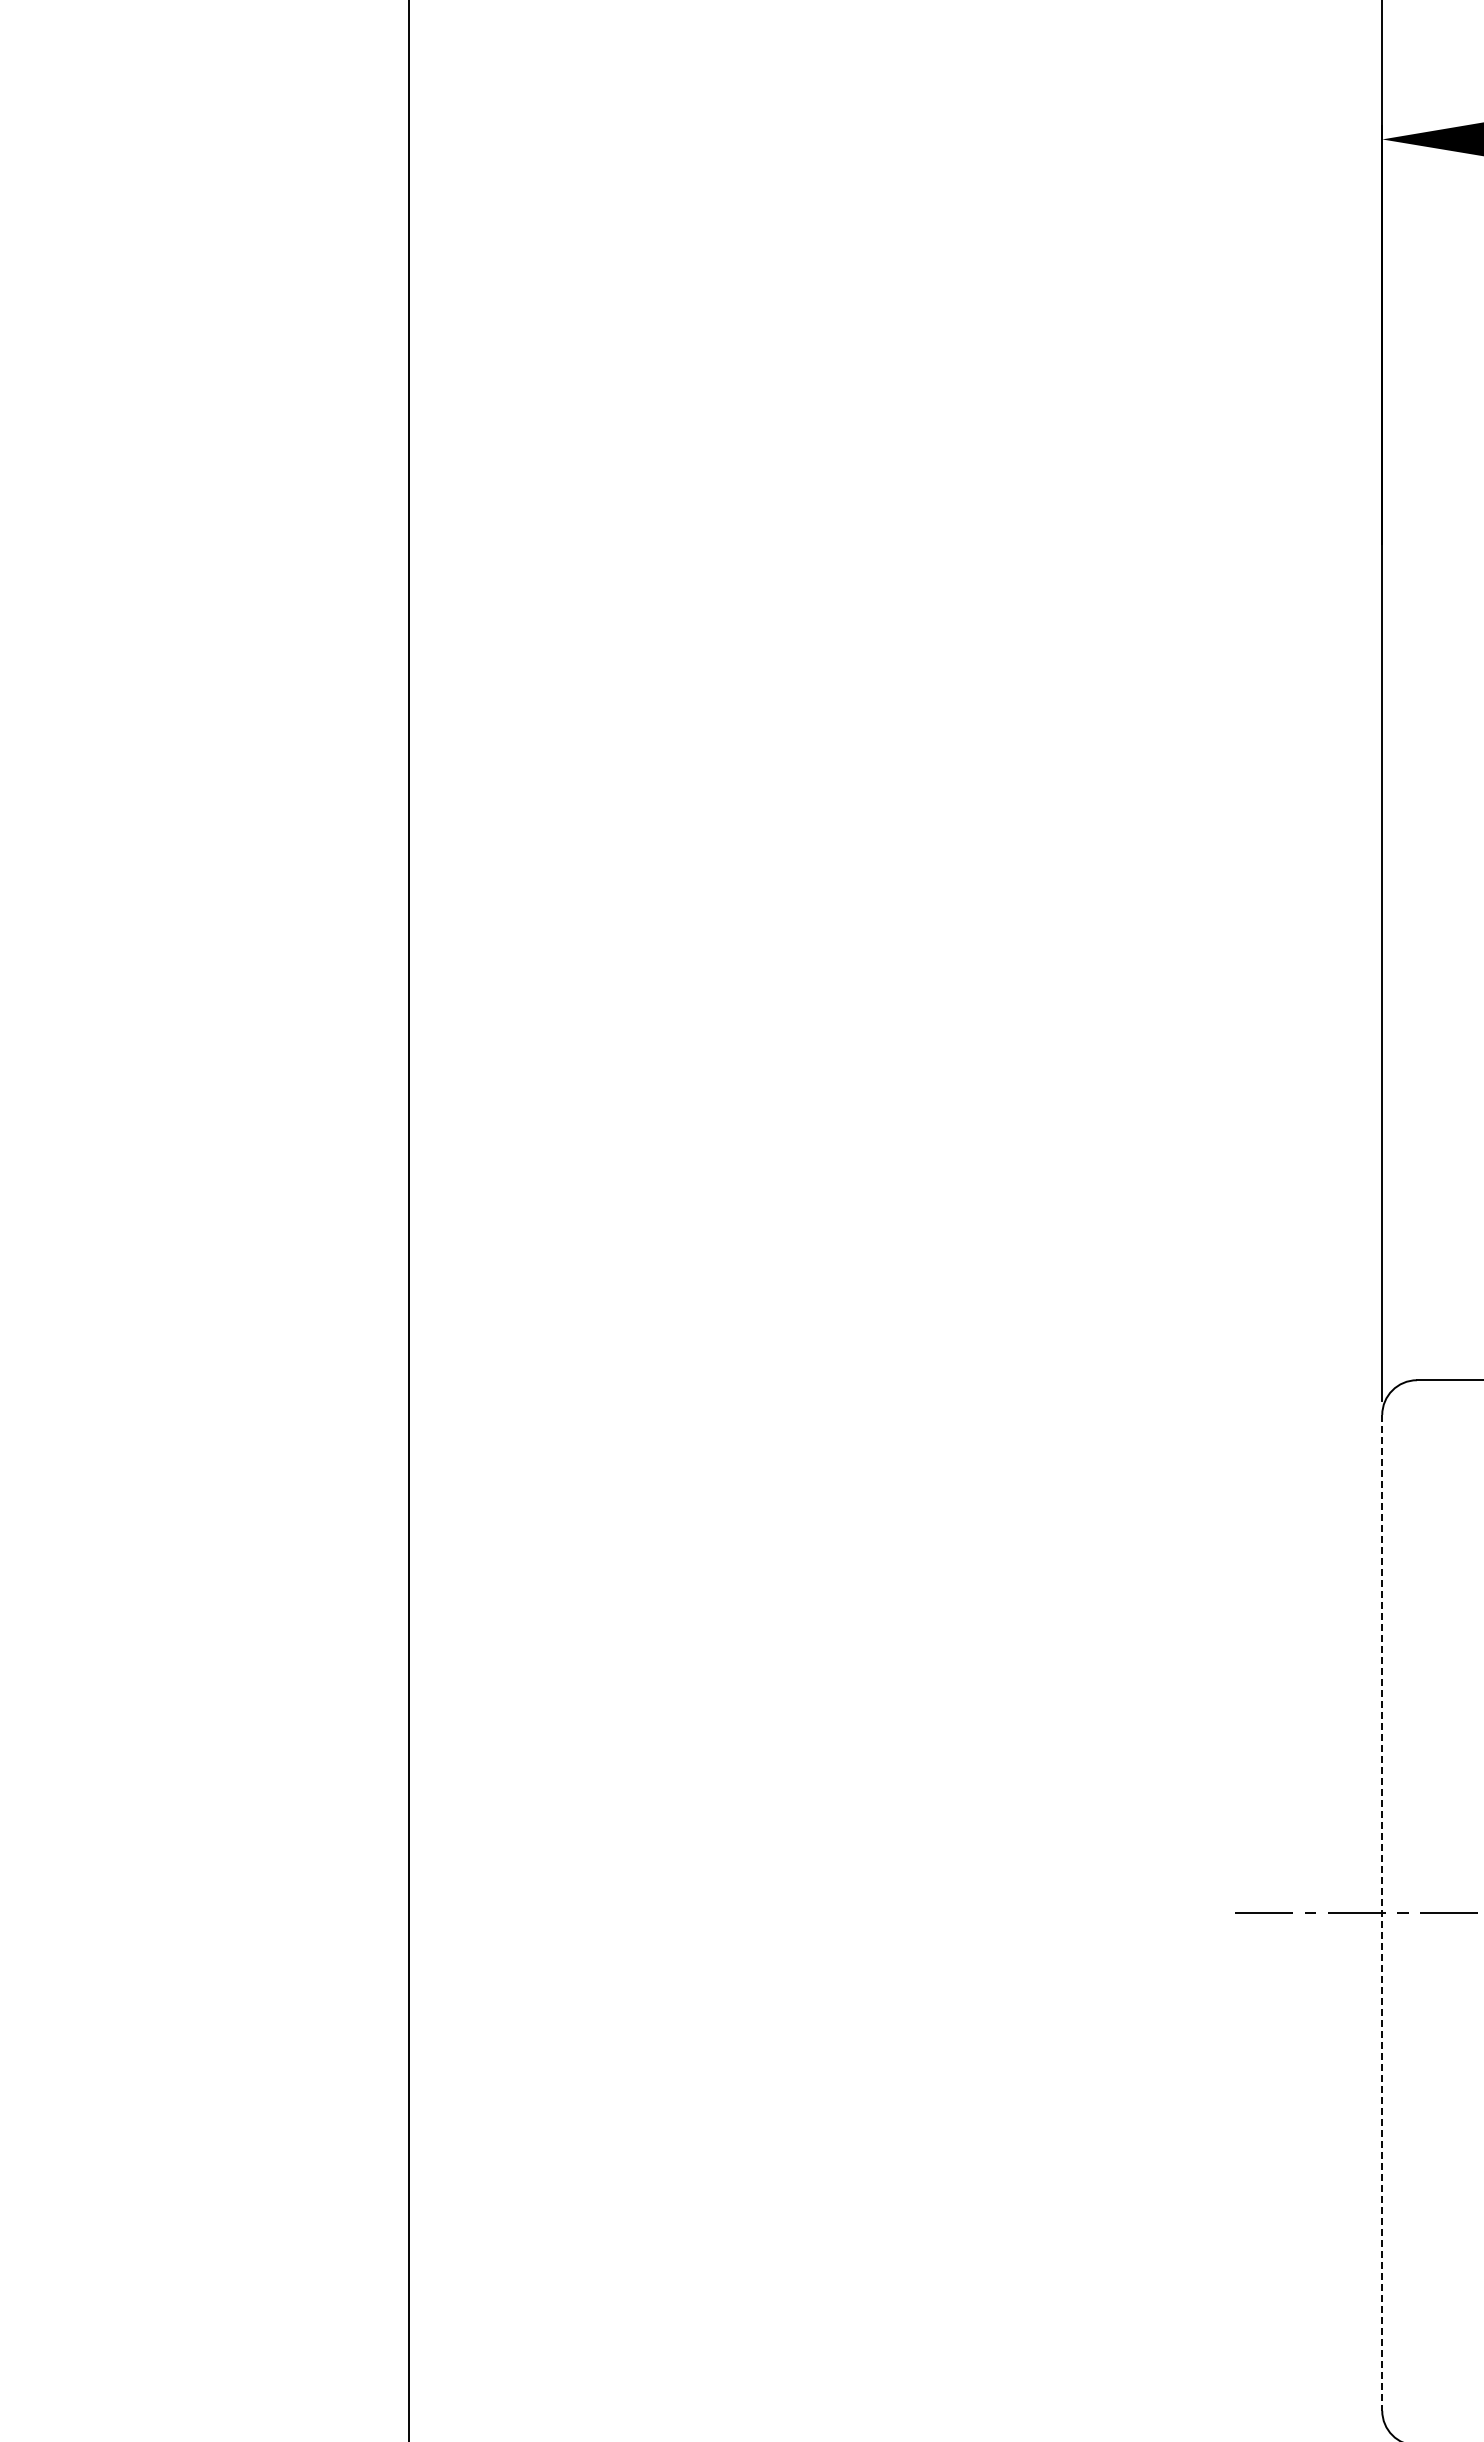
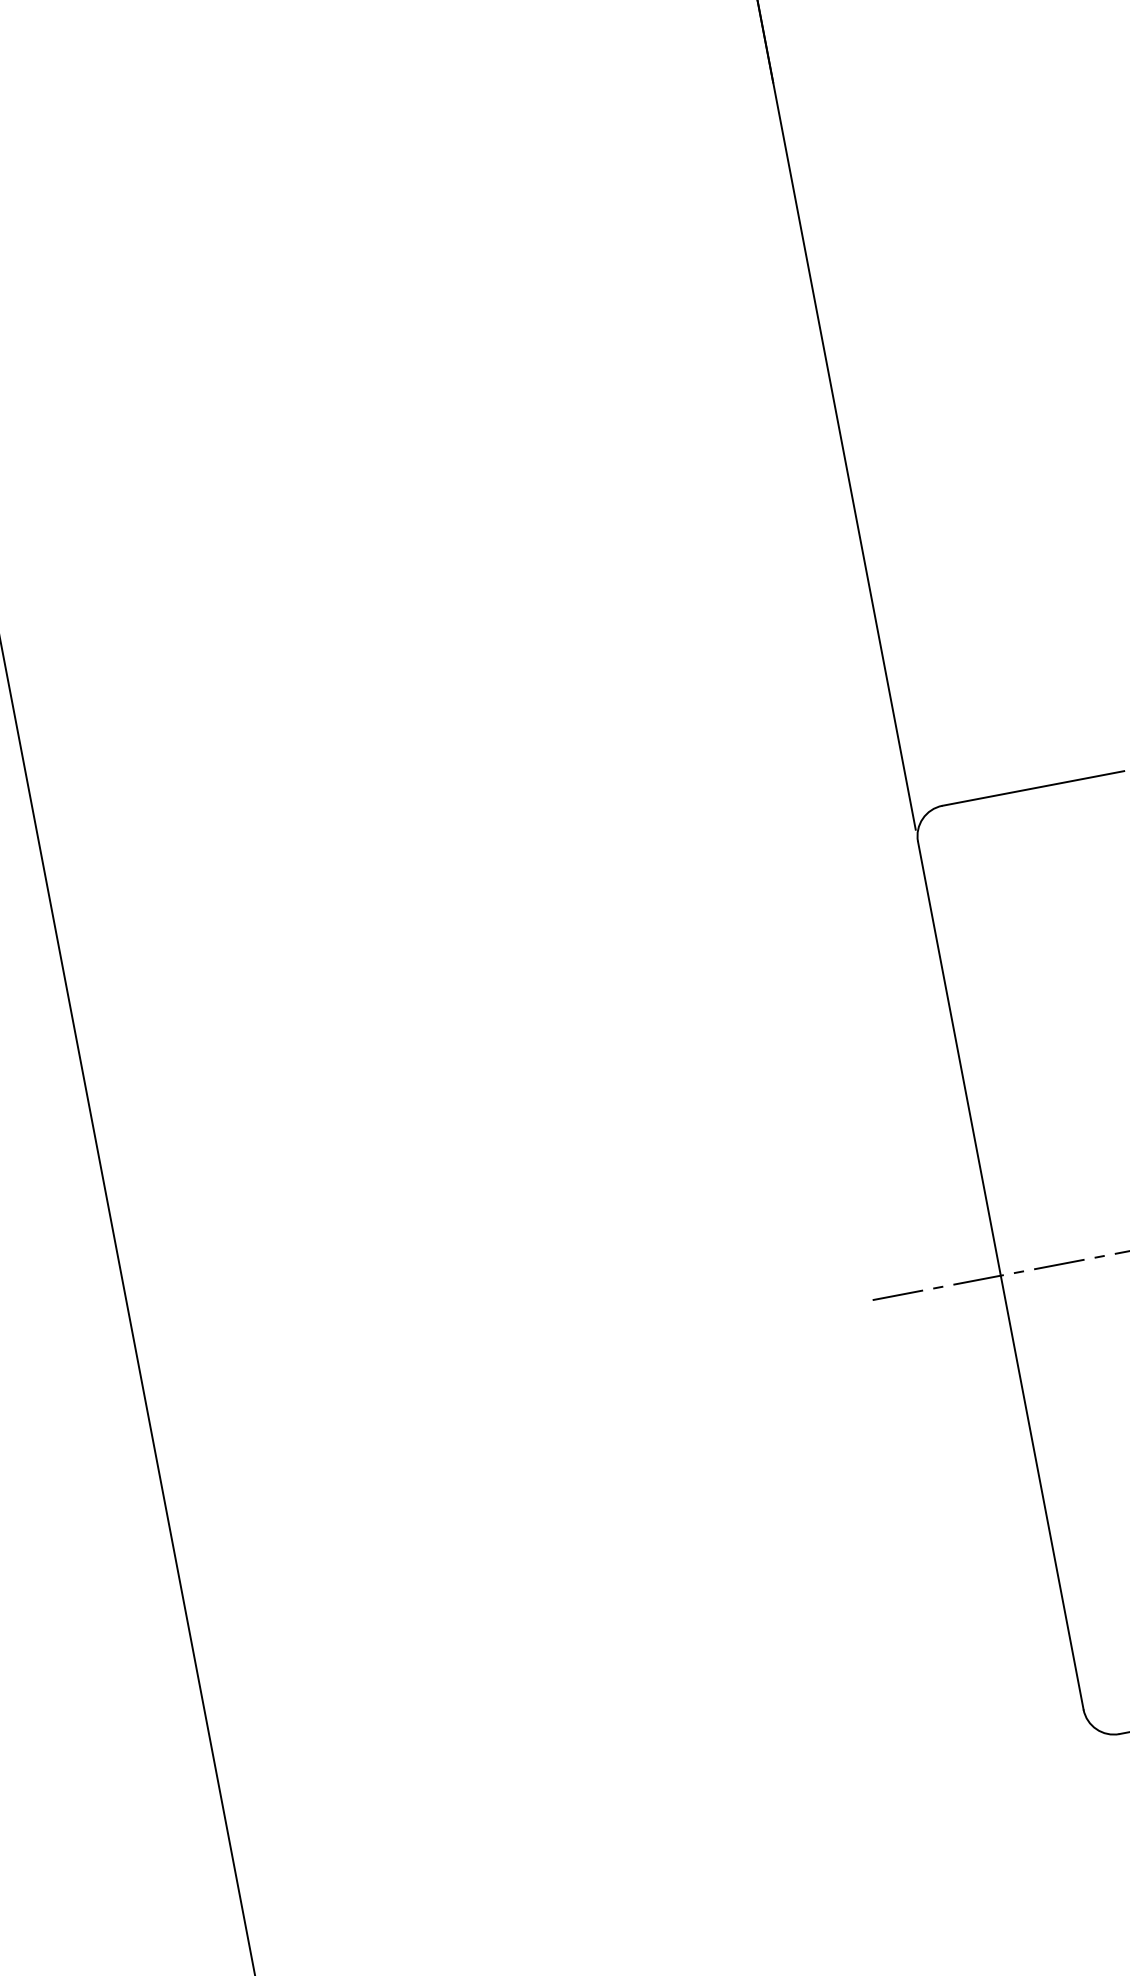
line: (1382, 1912) -> (1000, 1275), dashed -> solid

